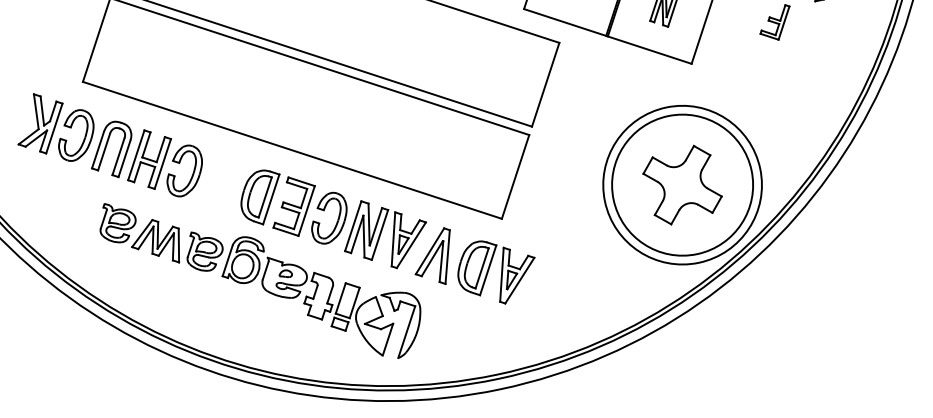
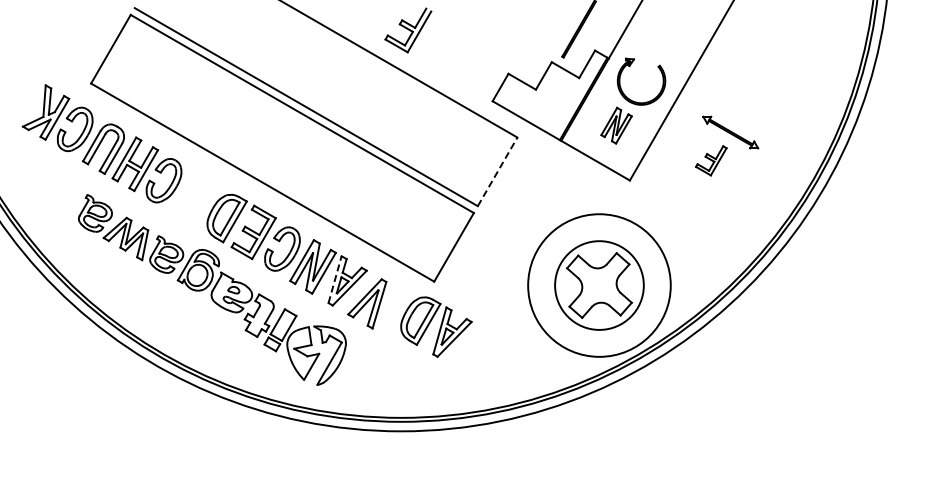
line: (545, 84) -> (497, 171), solid -> dashed
circle: (682, 185) -> (599, 285), size x0.7
line: (393, 239) -> (335, 279), solid -> dashed
part: (497, 270) -> (436, 326), moved

